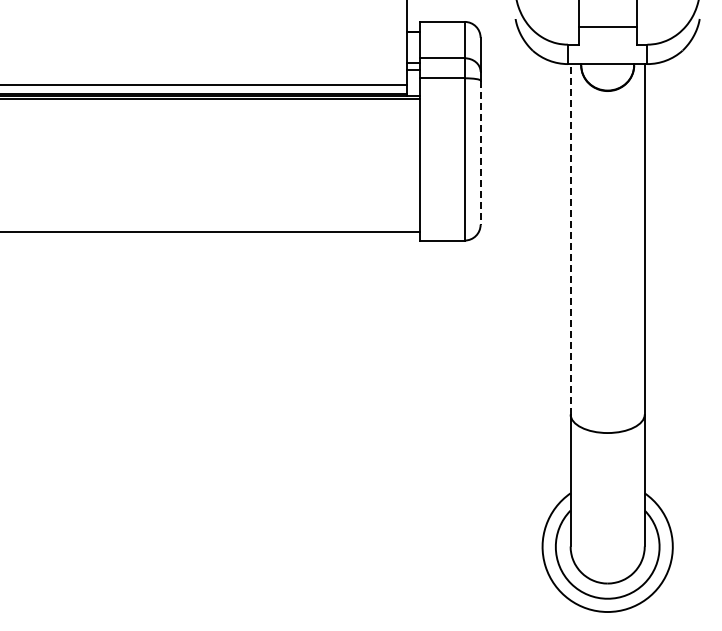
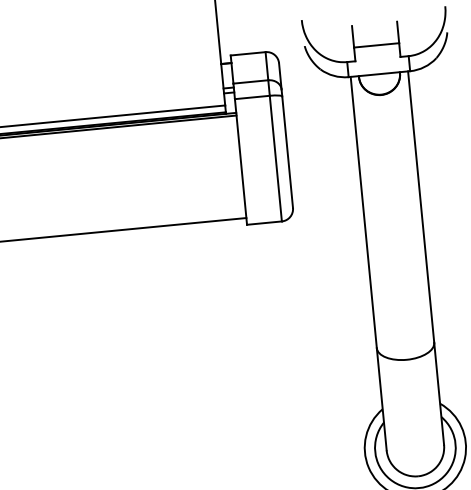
line: (480, 153) -> (287, 152), dashed -> solid
line: (570, 238) -> (363, 211), dashed -> solid

